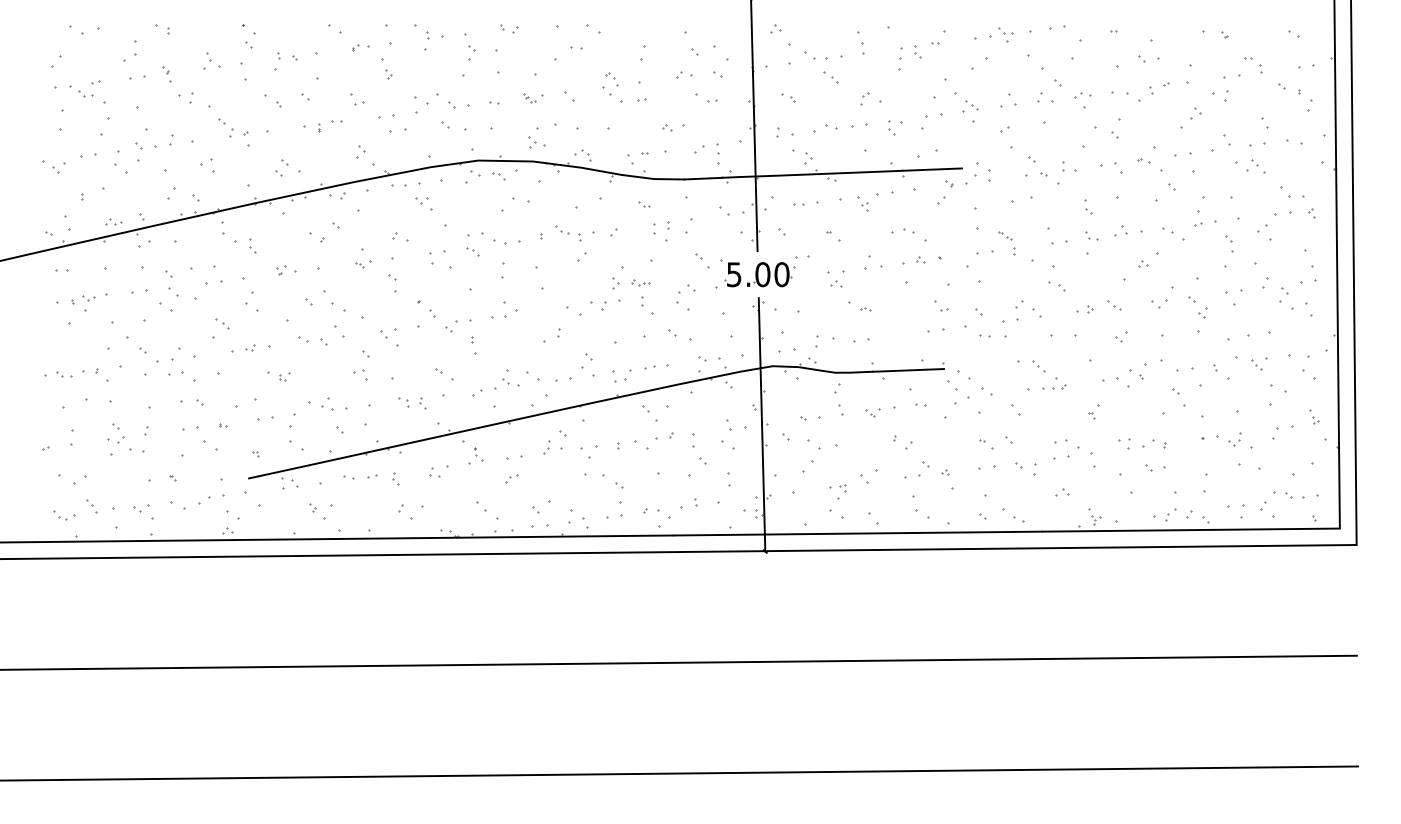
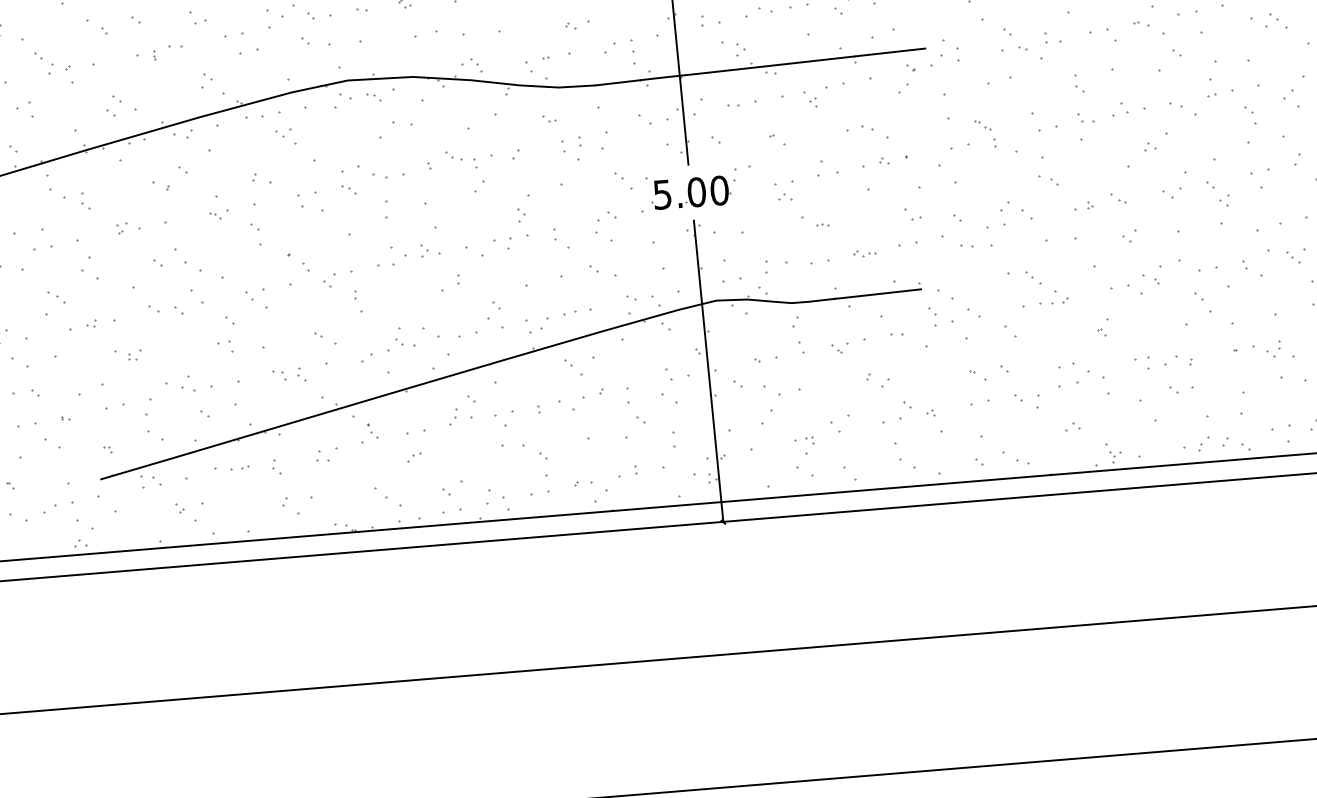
part: (536, 142) -> (429, 250), moved
part: (640, 282) -> (864, 253), moved
part: (951, 392) -> (931, 316), size x0.62
part: (365, 477) -> (240, 468), size x0.62

